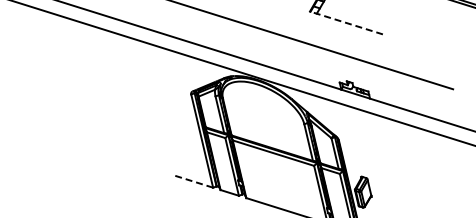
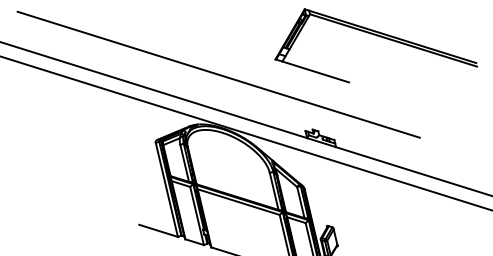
line: (346, 22) -> (312, 70), dashed -> solid
line: (193, 181) -> (158, 230), dashed -> solid

